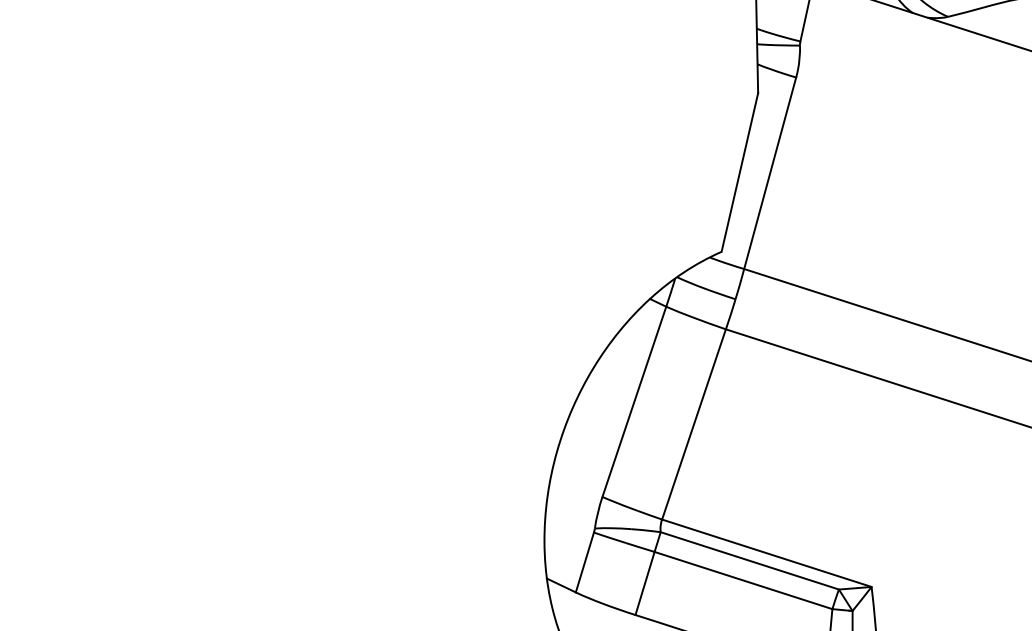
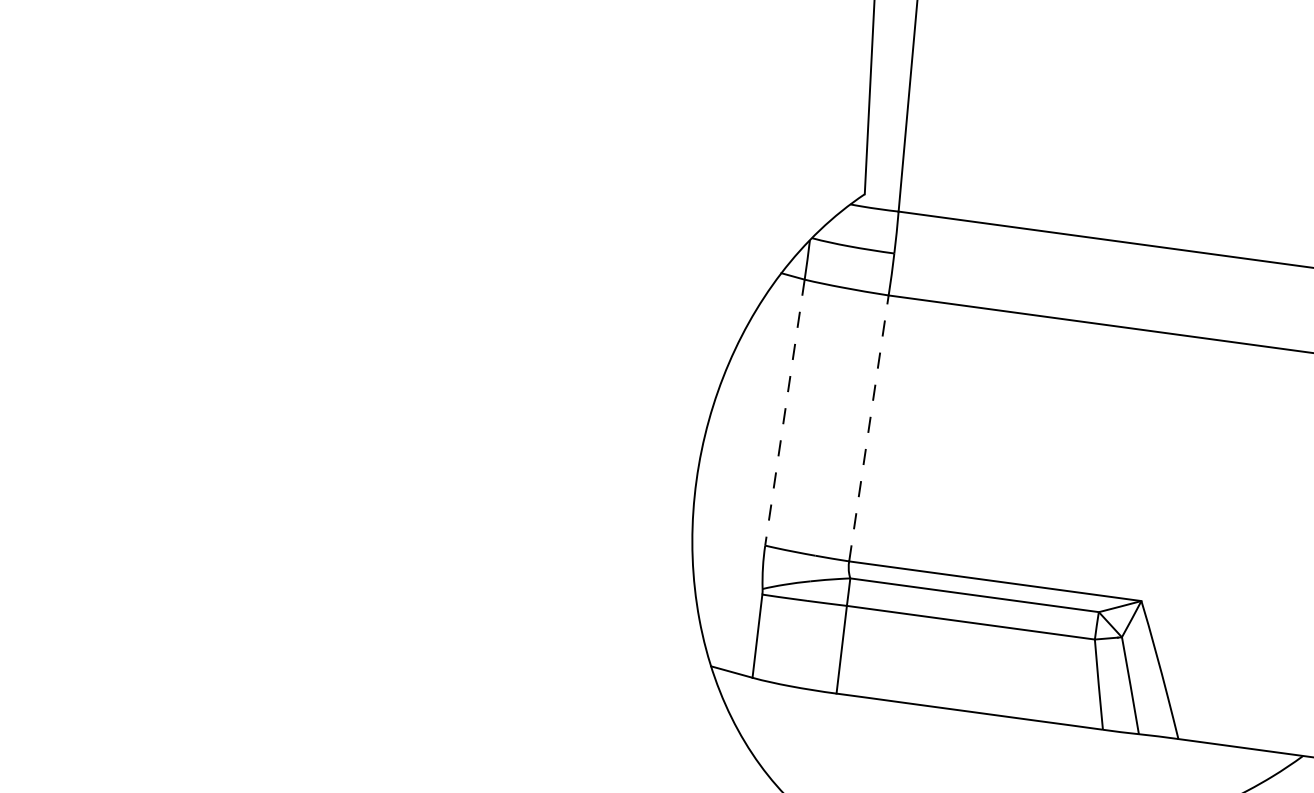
line: (634, 402) -> (785, 413), solid -> dashed
line: (694, 423) -> (869, 427), solid -> dashed

